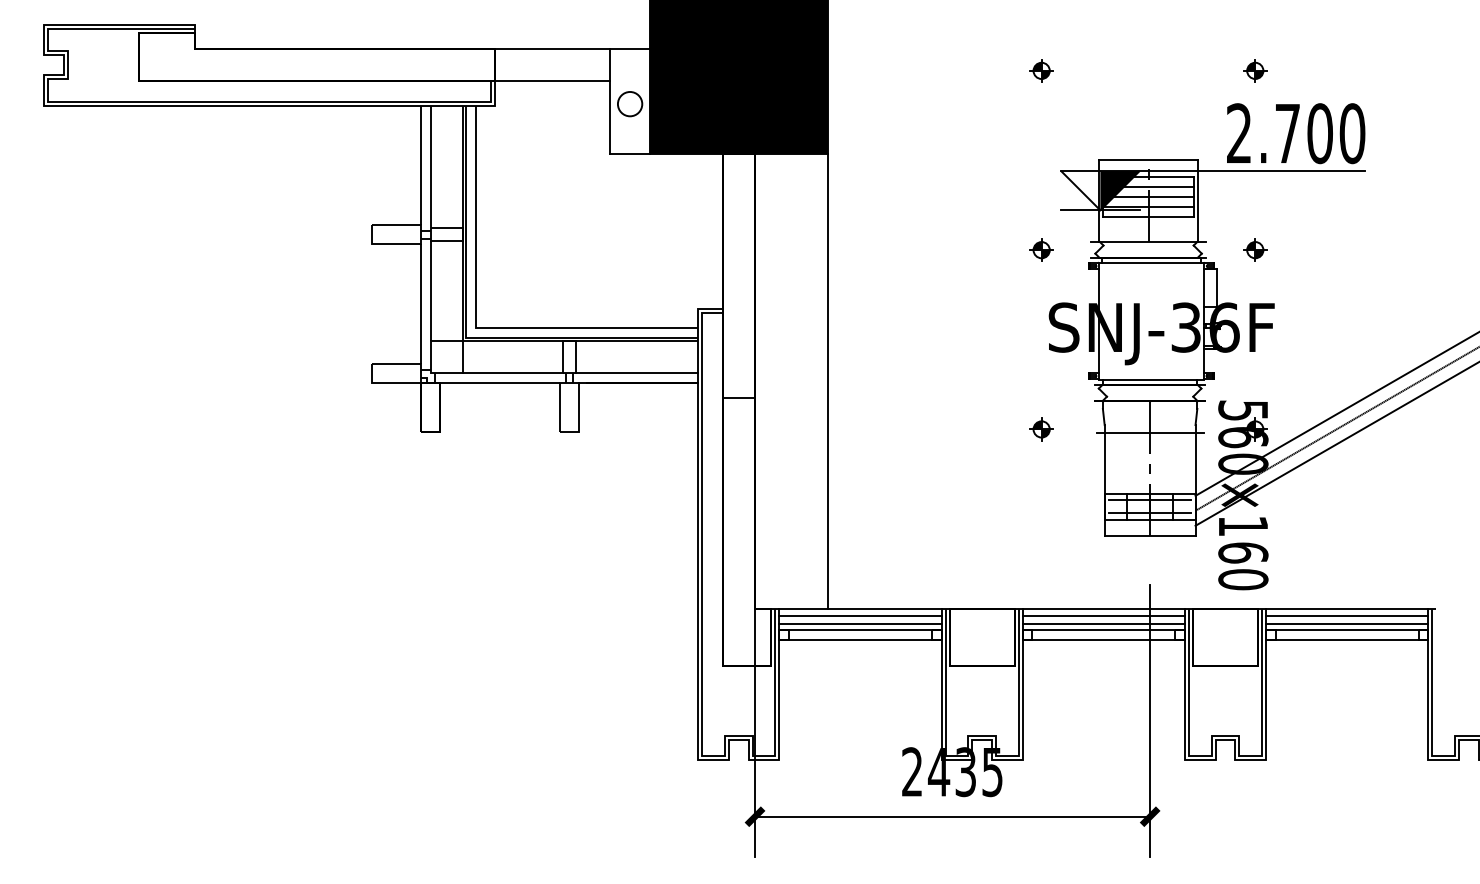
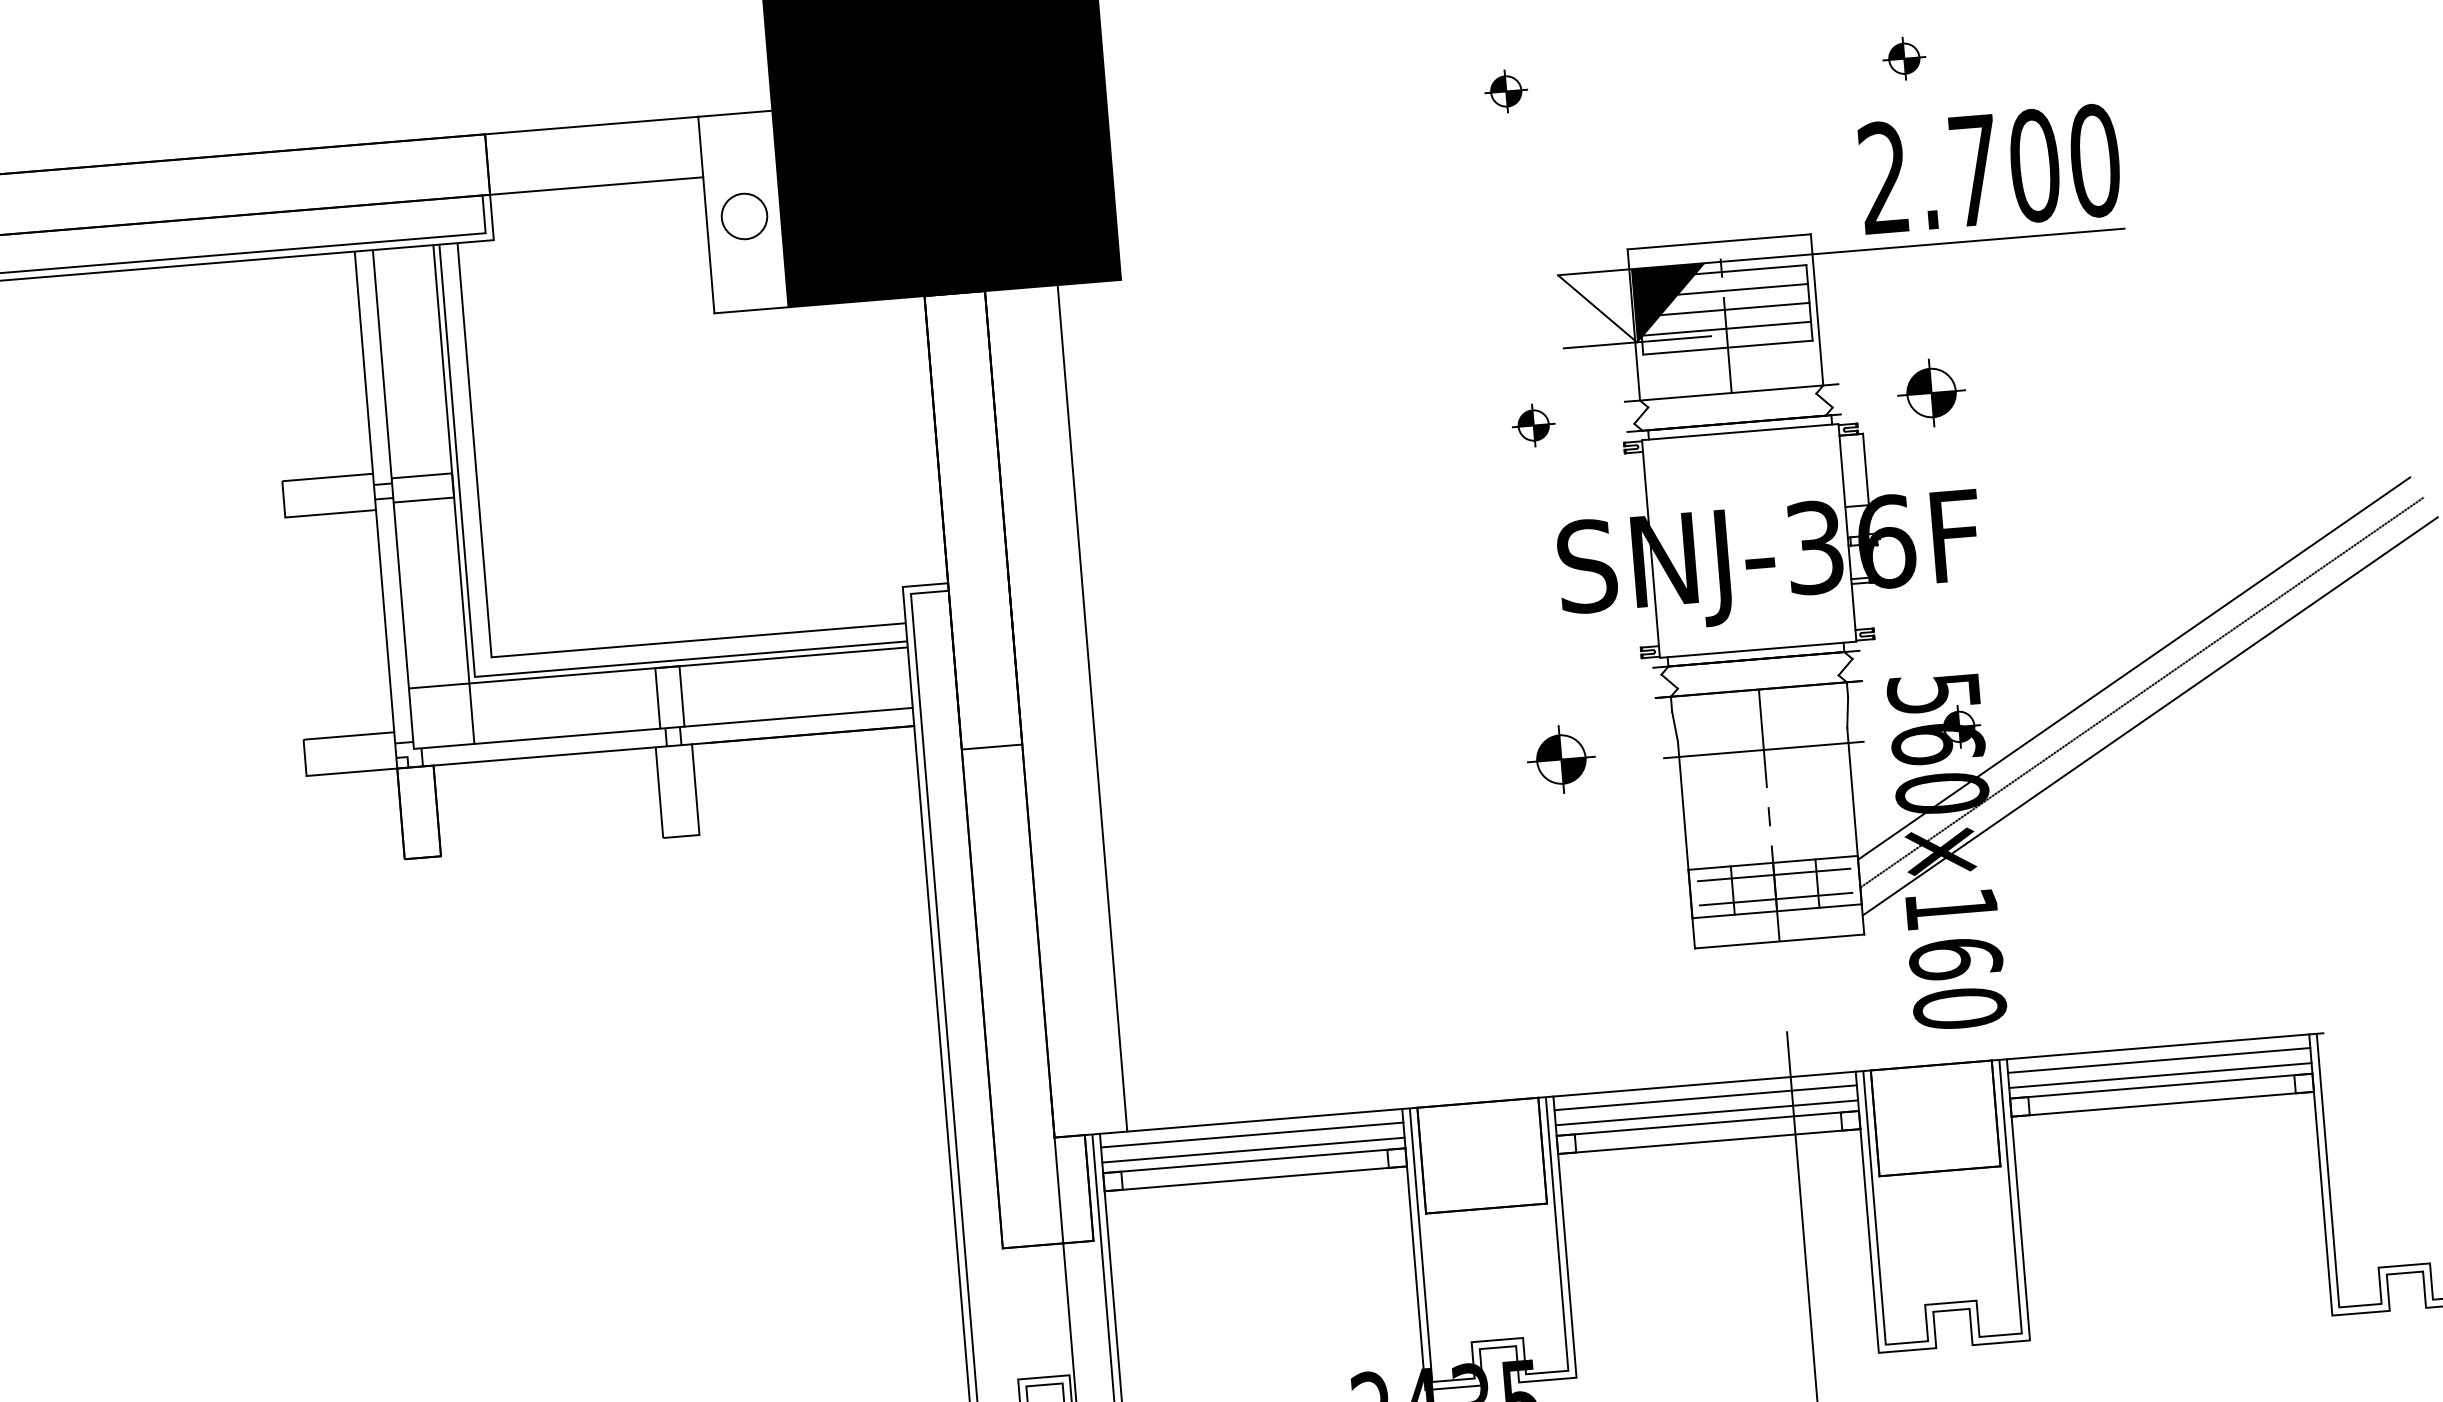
part: (1255, 249) -> (1932, 391), size x1.6
line: (828, 381) -> (1093, 708), moved
part: (1041, 429) -> (1560, 759), size x1.6

